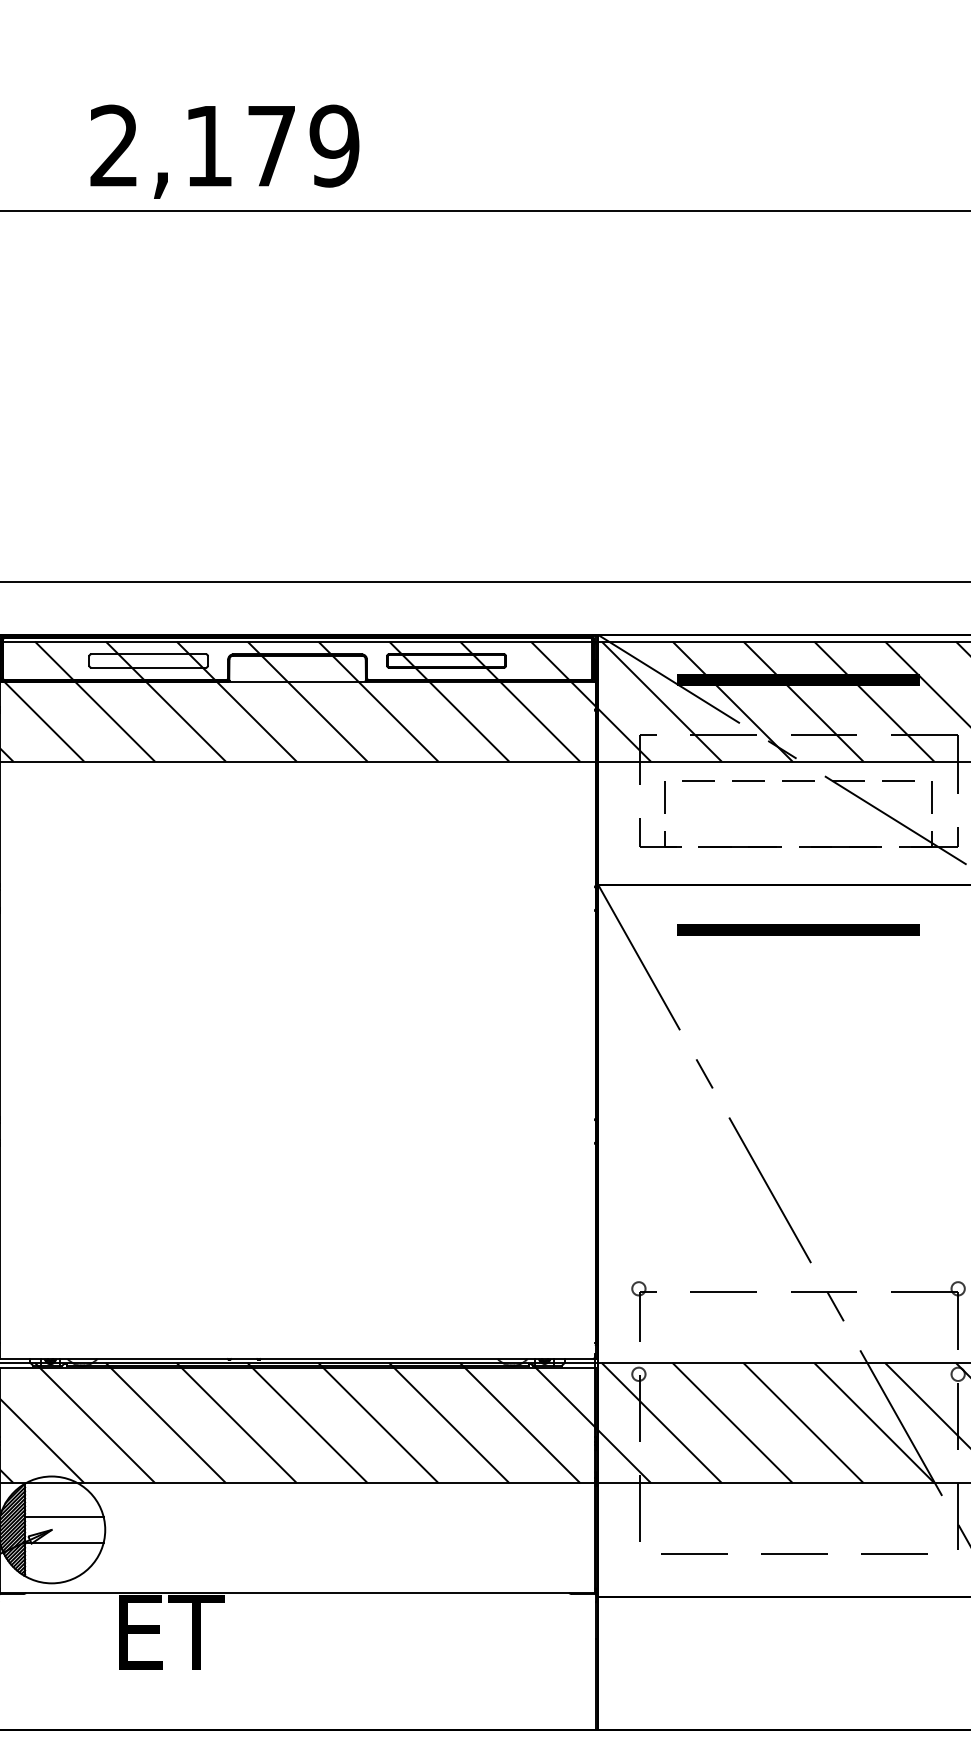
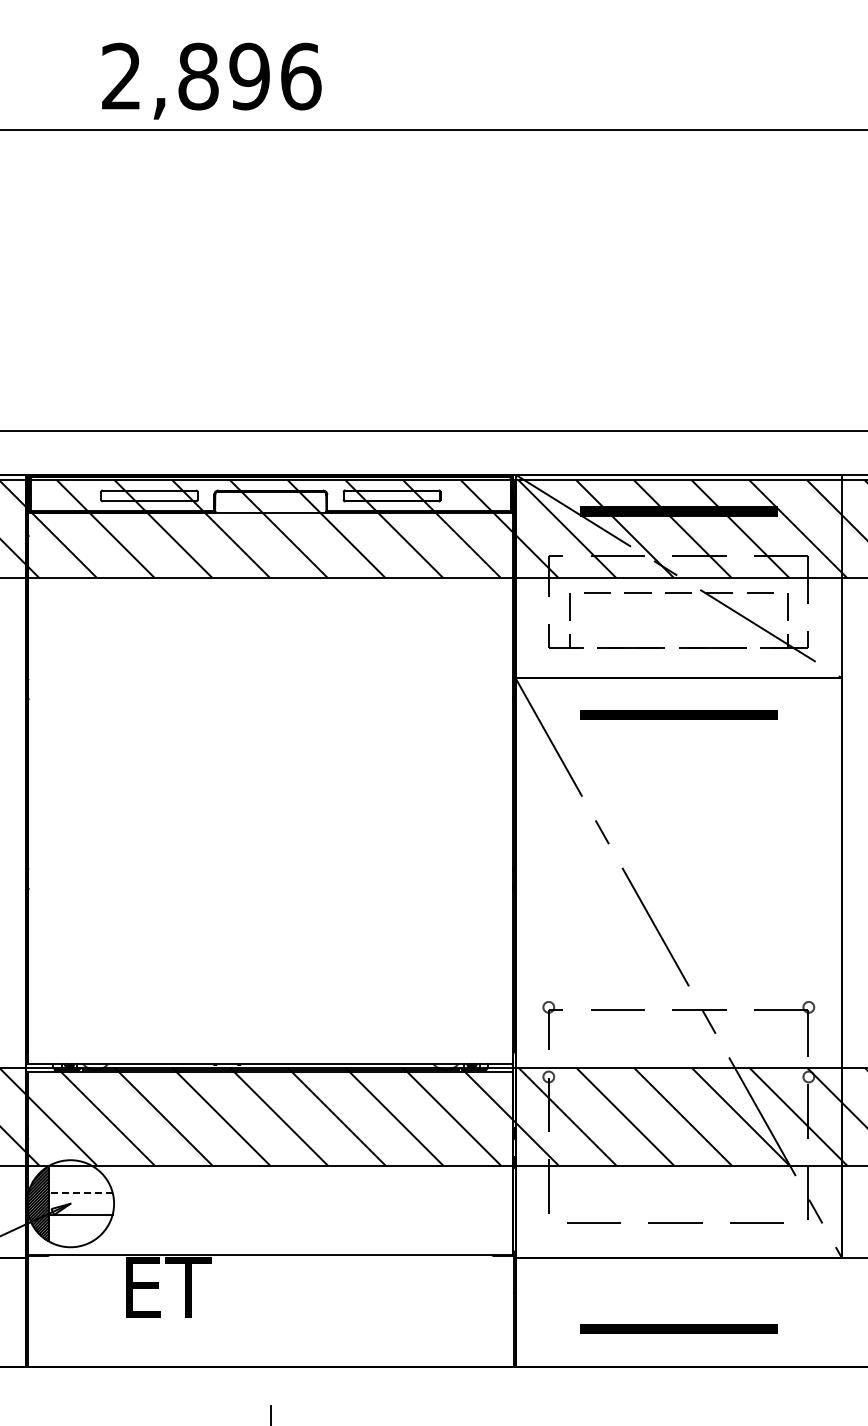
text: (271, 146) -> (249, 76), 2,179 -> 2,896
line: (63, 1516) -> (80, 1192), solid -> dashed
part: (798, 1683) -> (678, 1328), added

